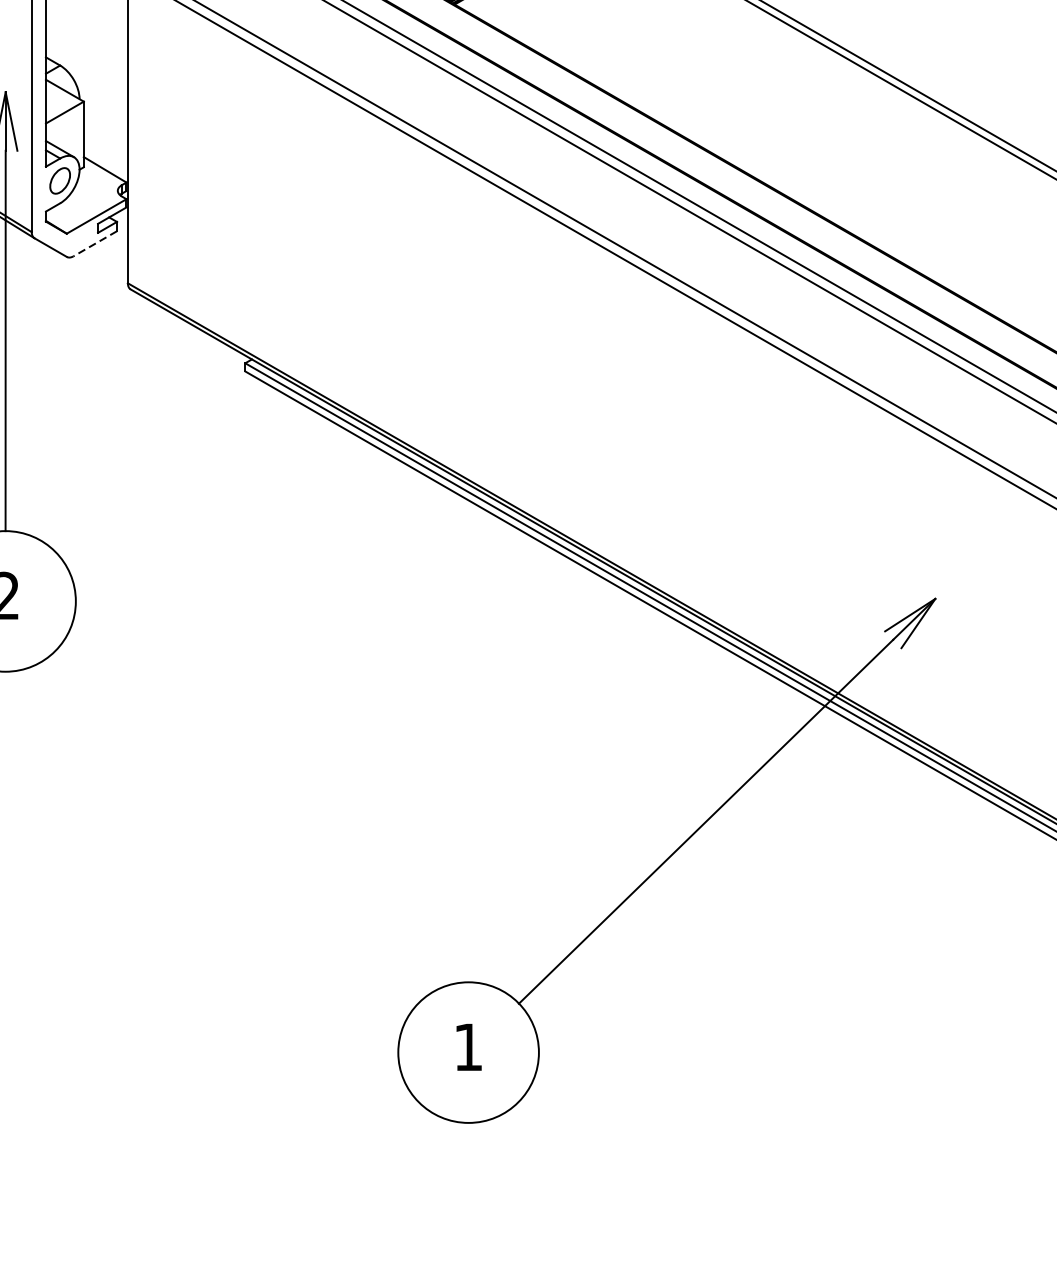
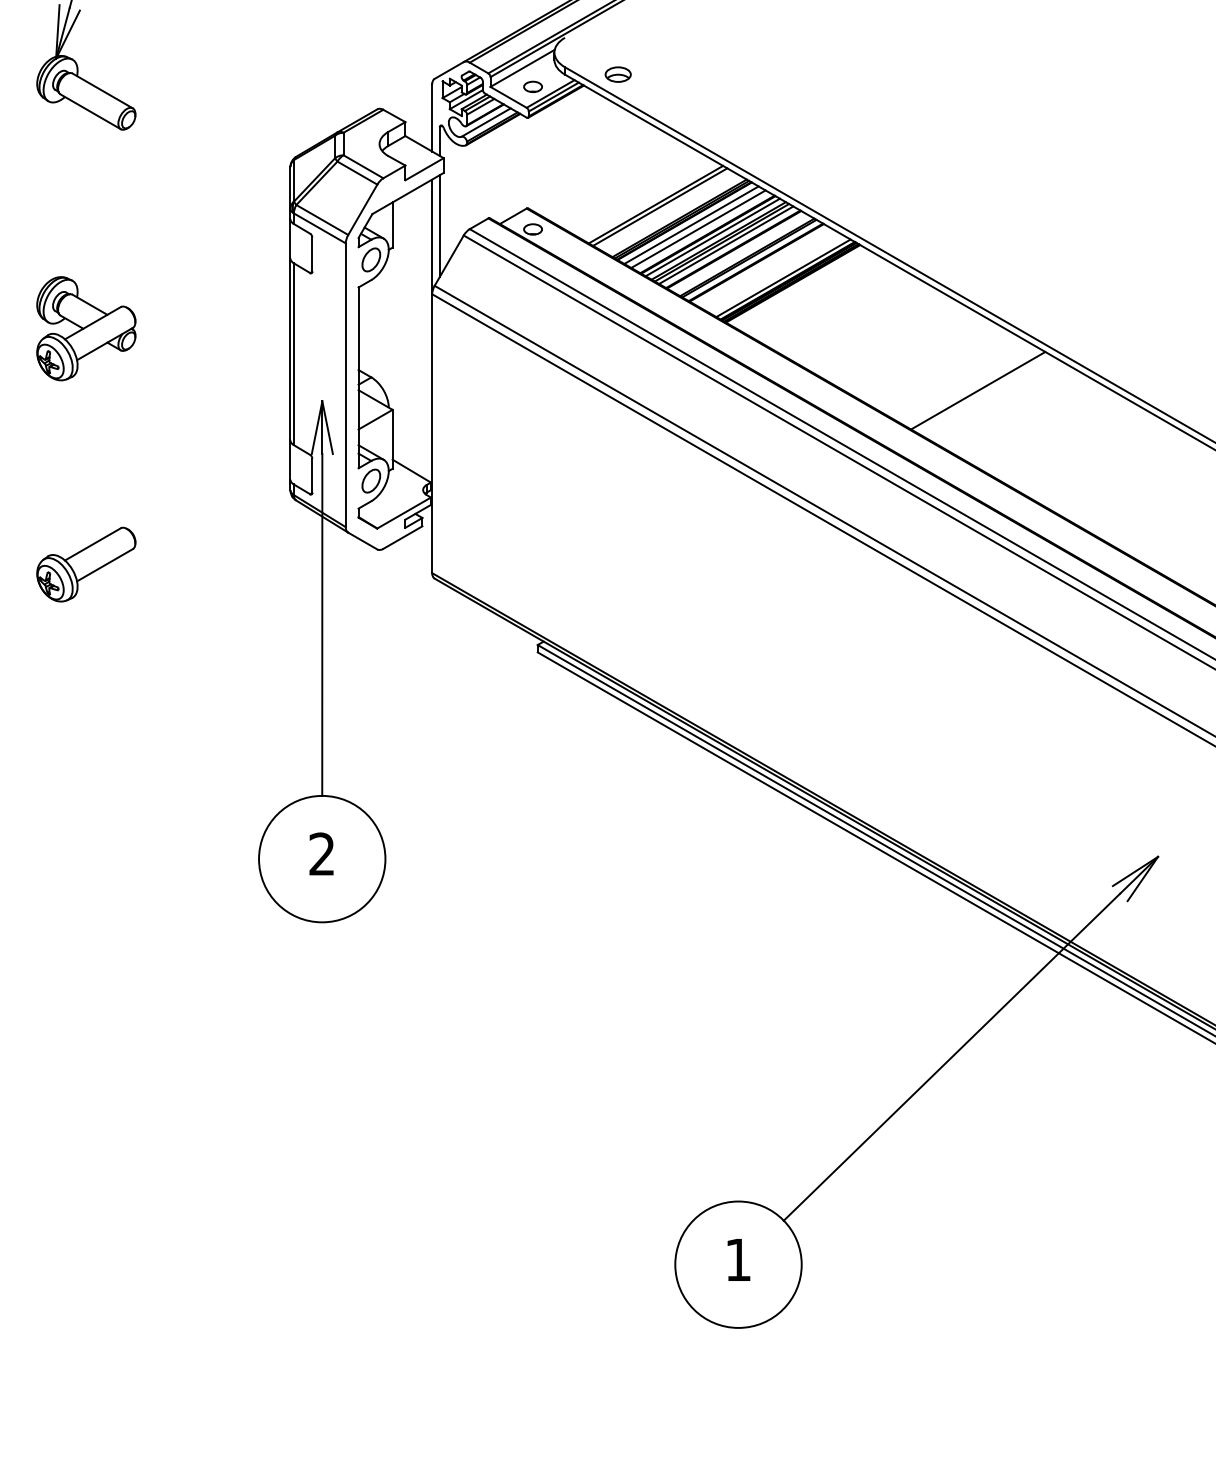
line: (735, 80) -> (978, 390), added
line: (94, 243) -> (402, 537), dashed -> solid

